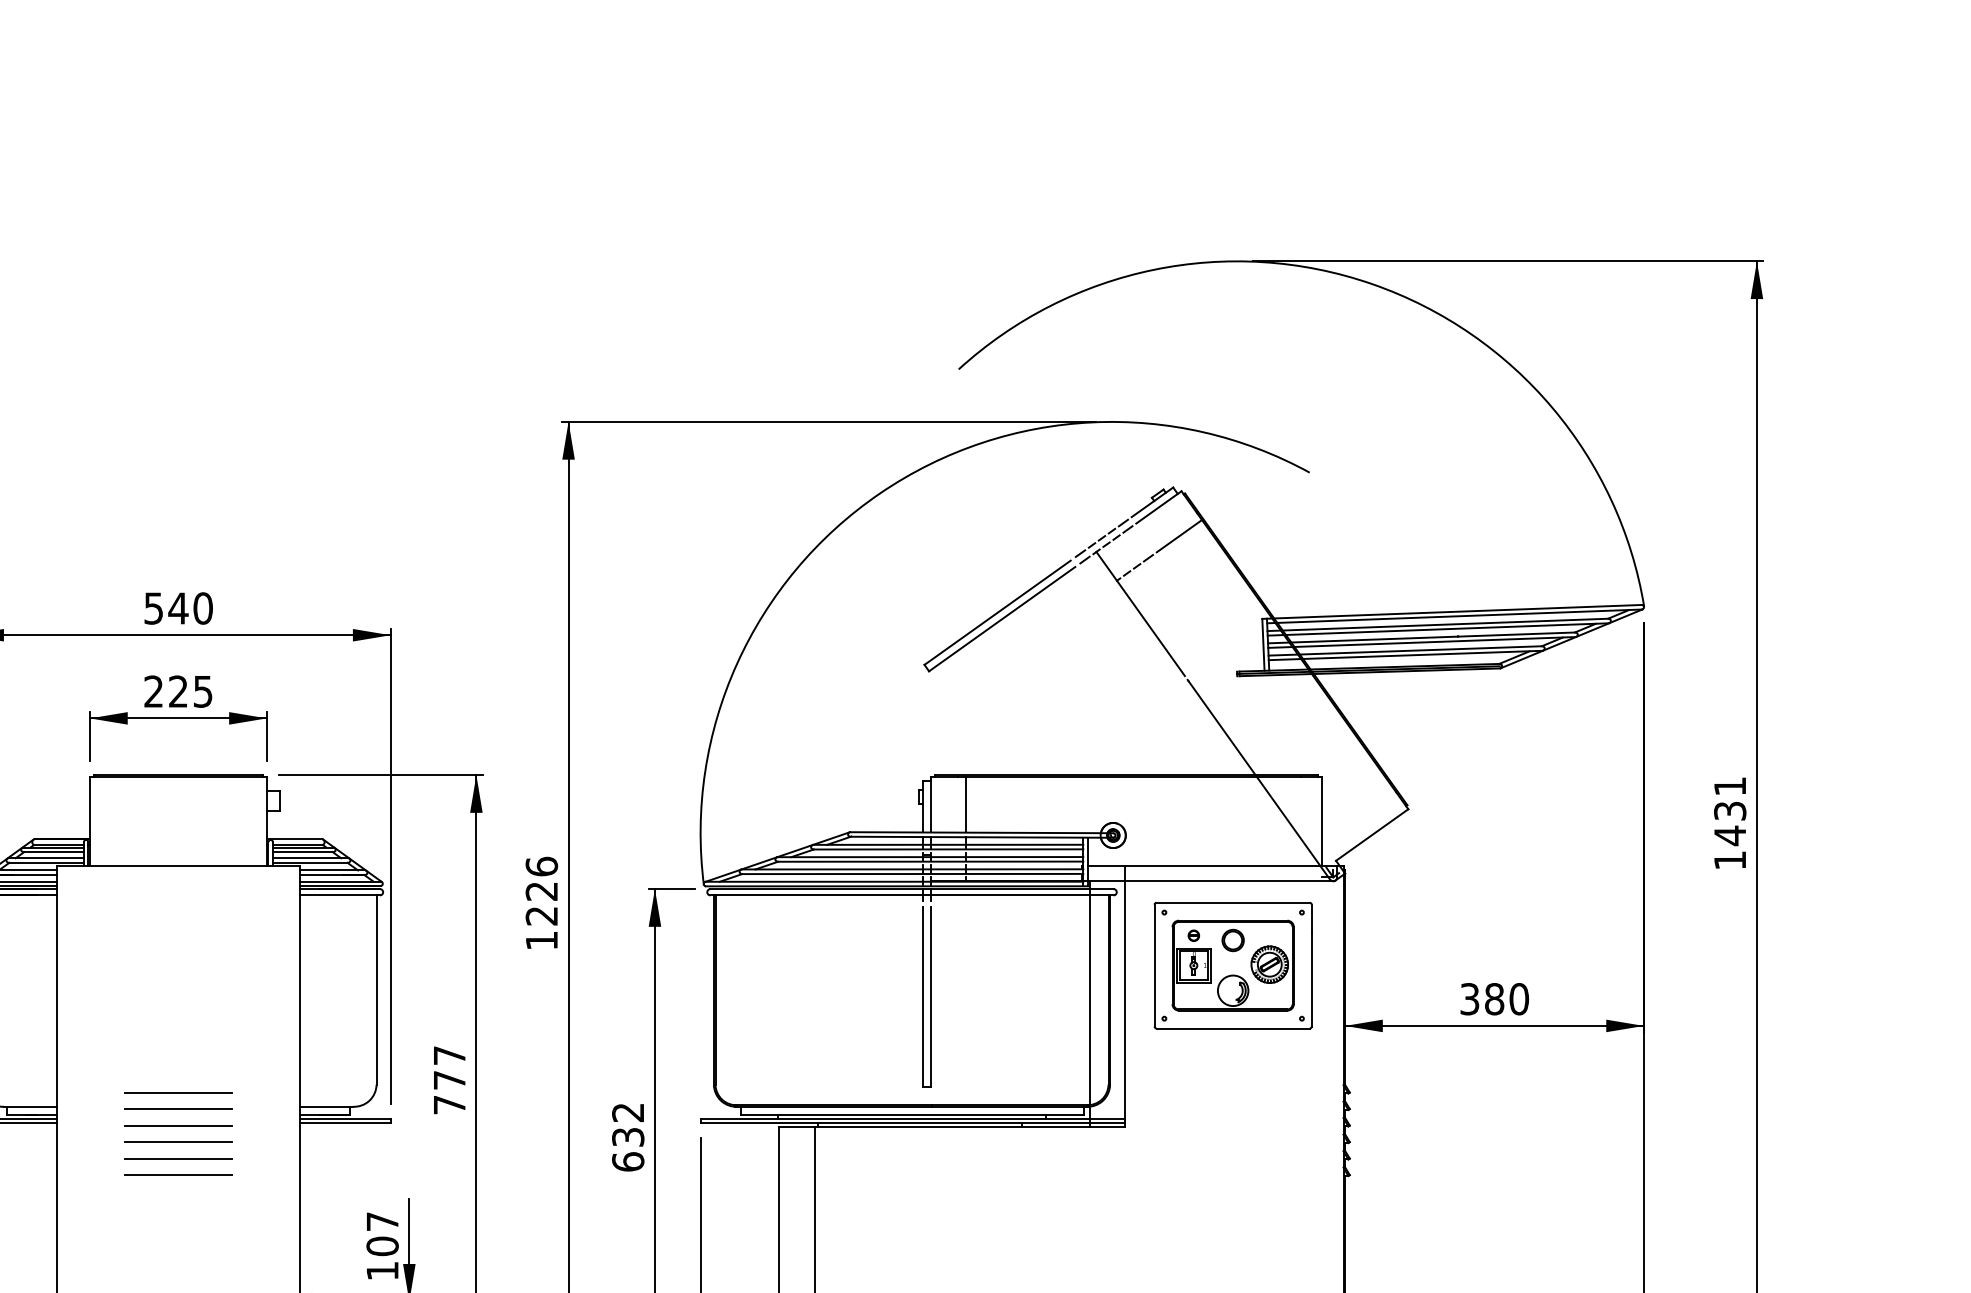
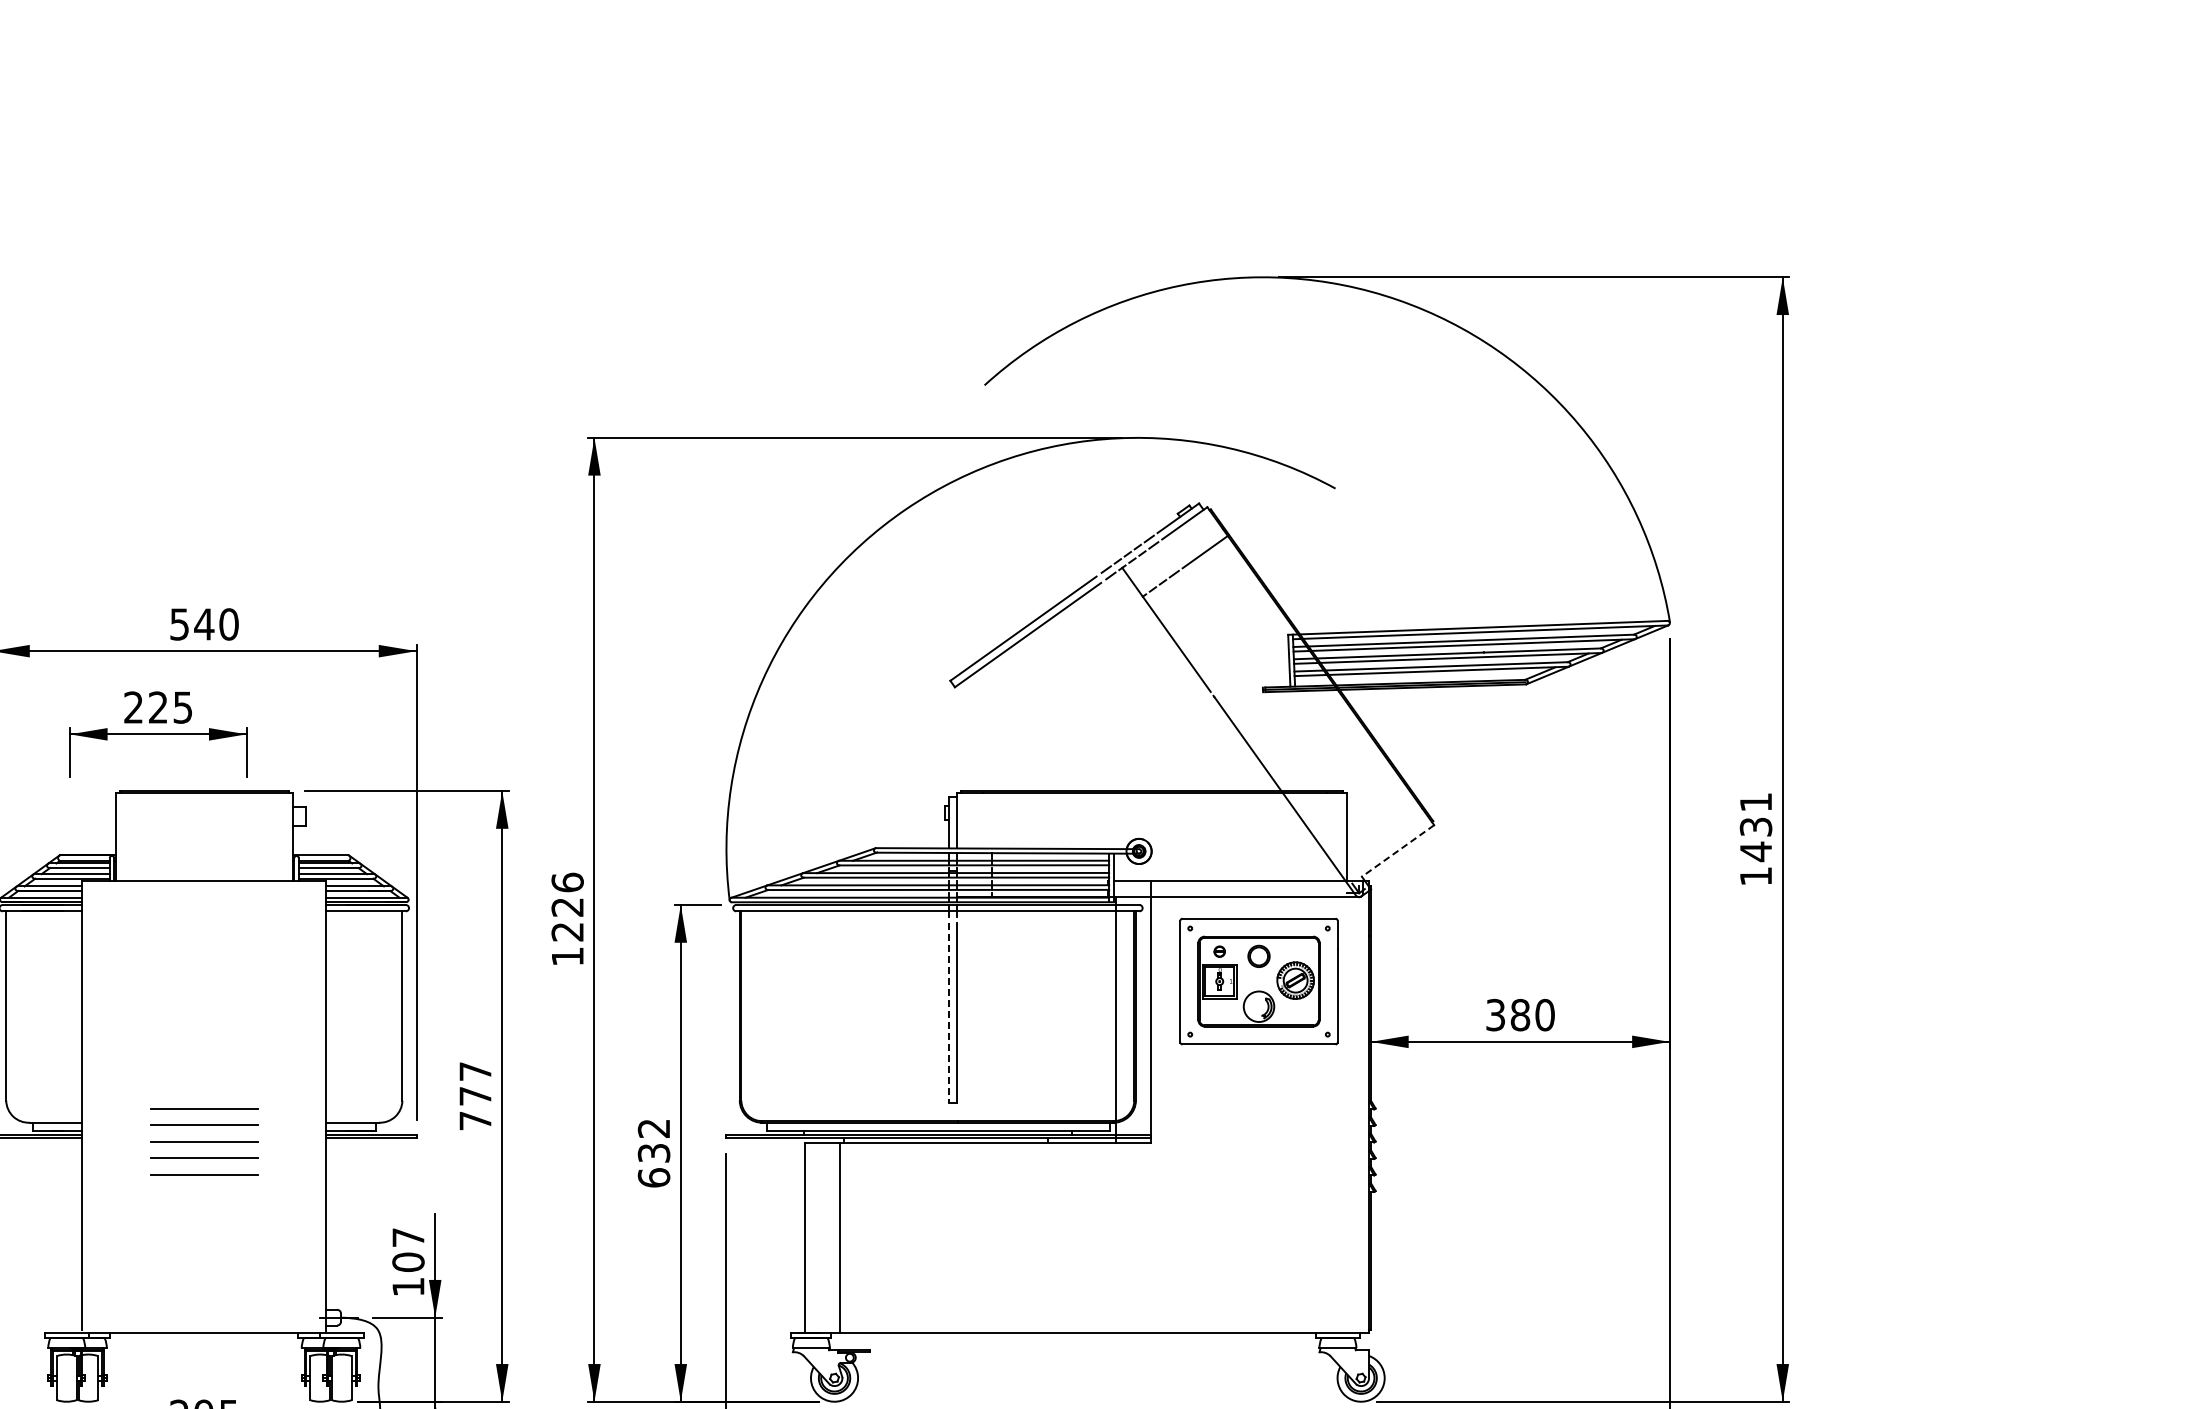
part: (178, 718) -> (158, 734), moved
line: (966, 804) -> (992, 820), removed
line: (1371, 835) -> (1397, 851), solid -> dashed
line: (922, 996) -> (948, 1012), solid -> dashed
line: (177, 1175) -> (203, 1191), removed

